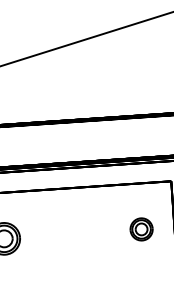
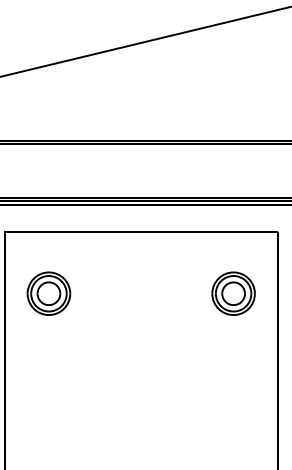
part: (141, 229) -> (233, 293), size x1.43

